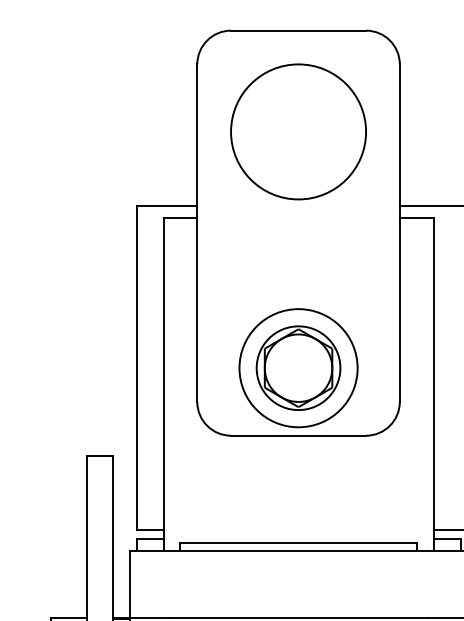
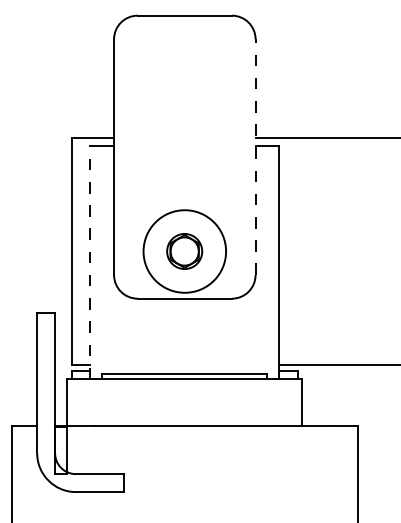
circle: (298, 132) -> (184, 86), removed
line: (399, 233) -> (255, 157), solid -> dashed
part: (298, 368) -> (184, 251), size x0.6
line: (163, 383) -> (90, 262), solid -> dashed

